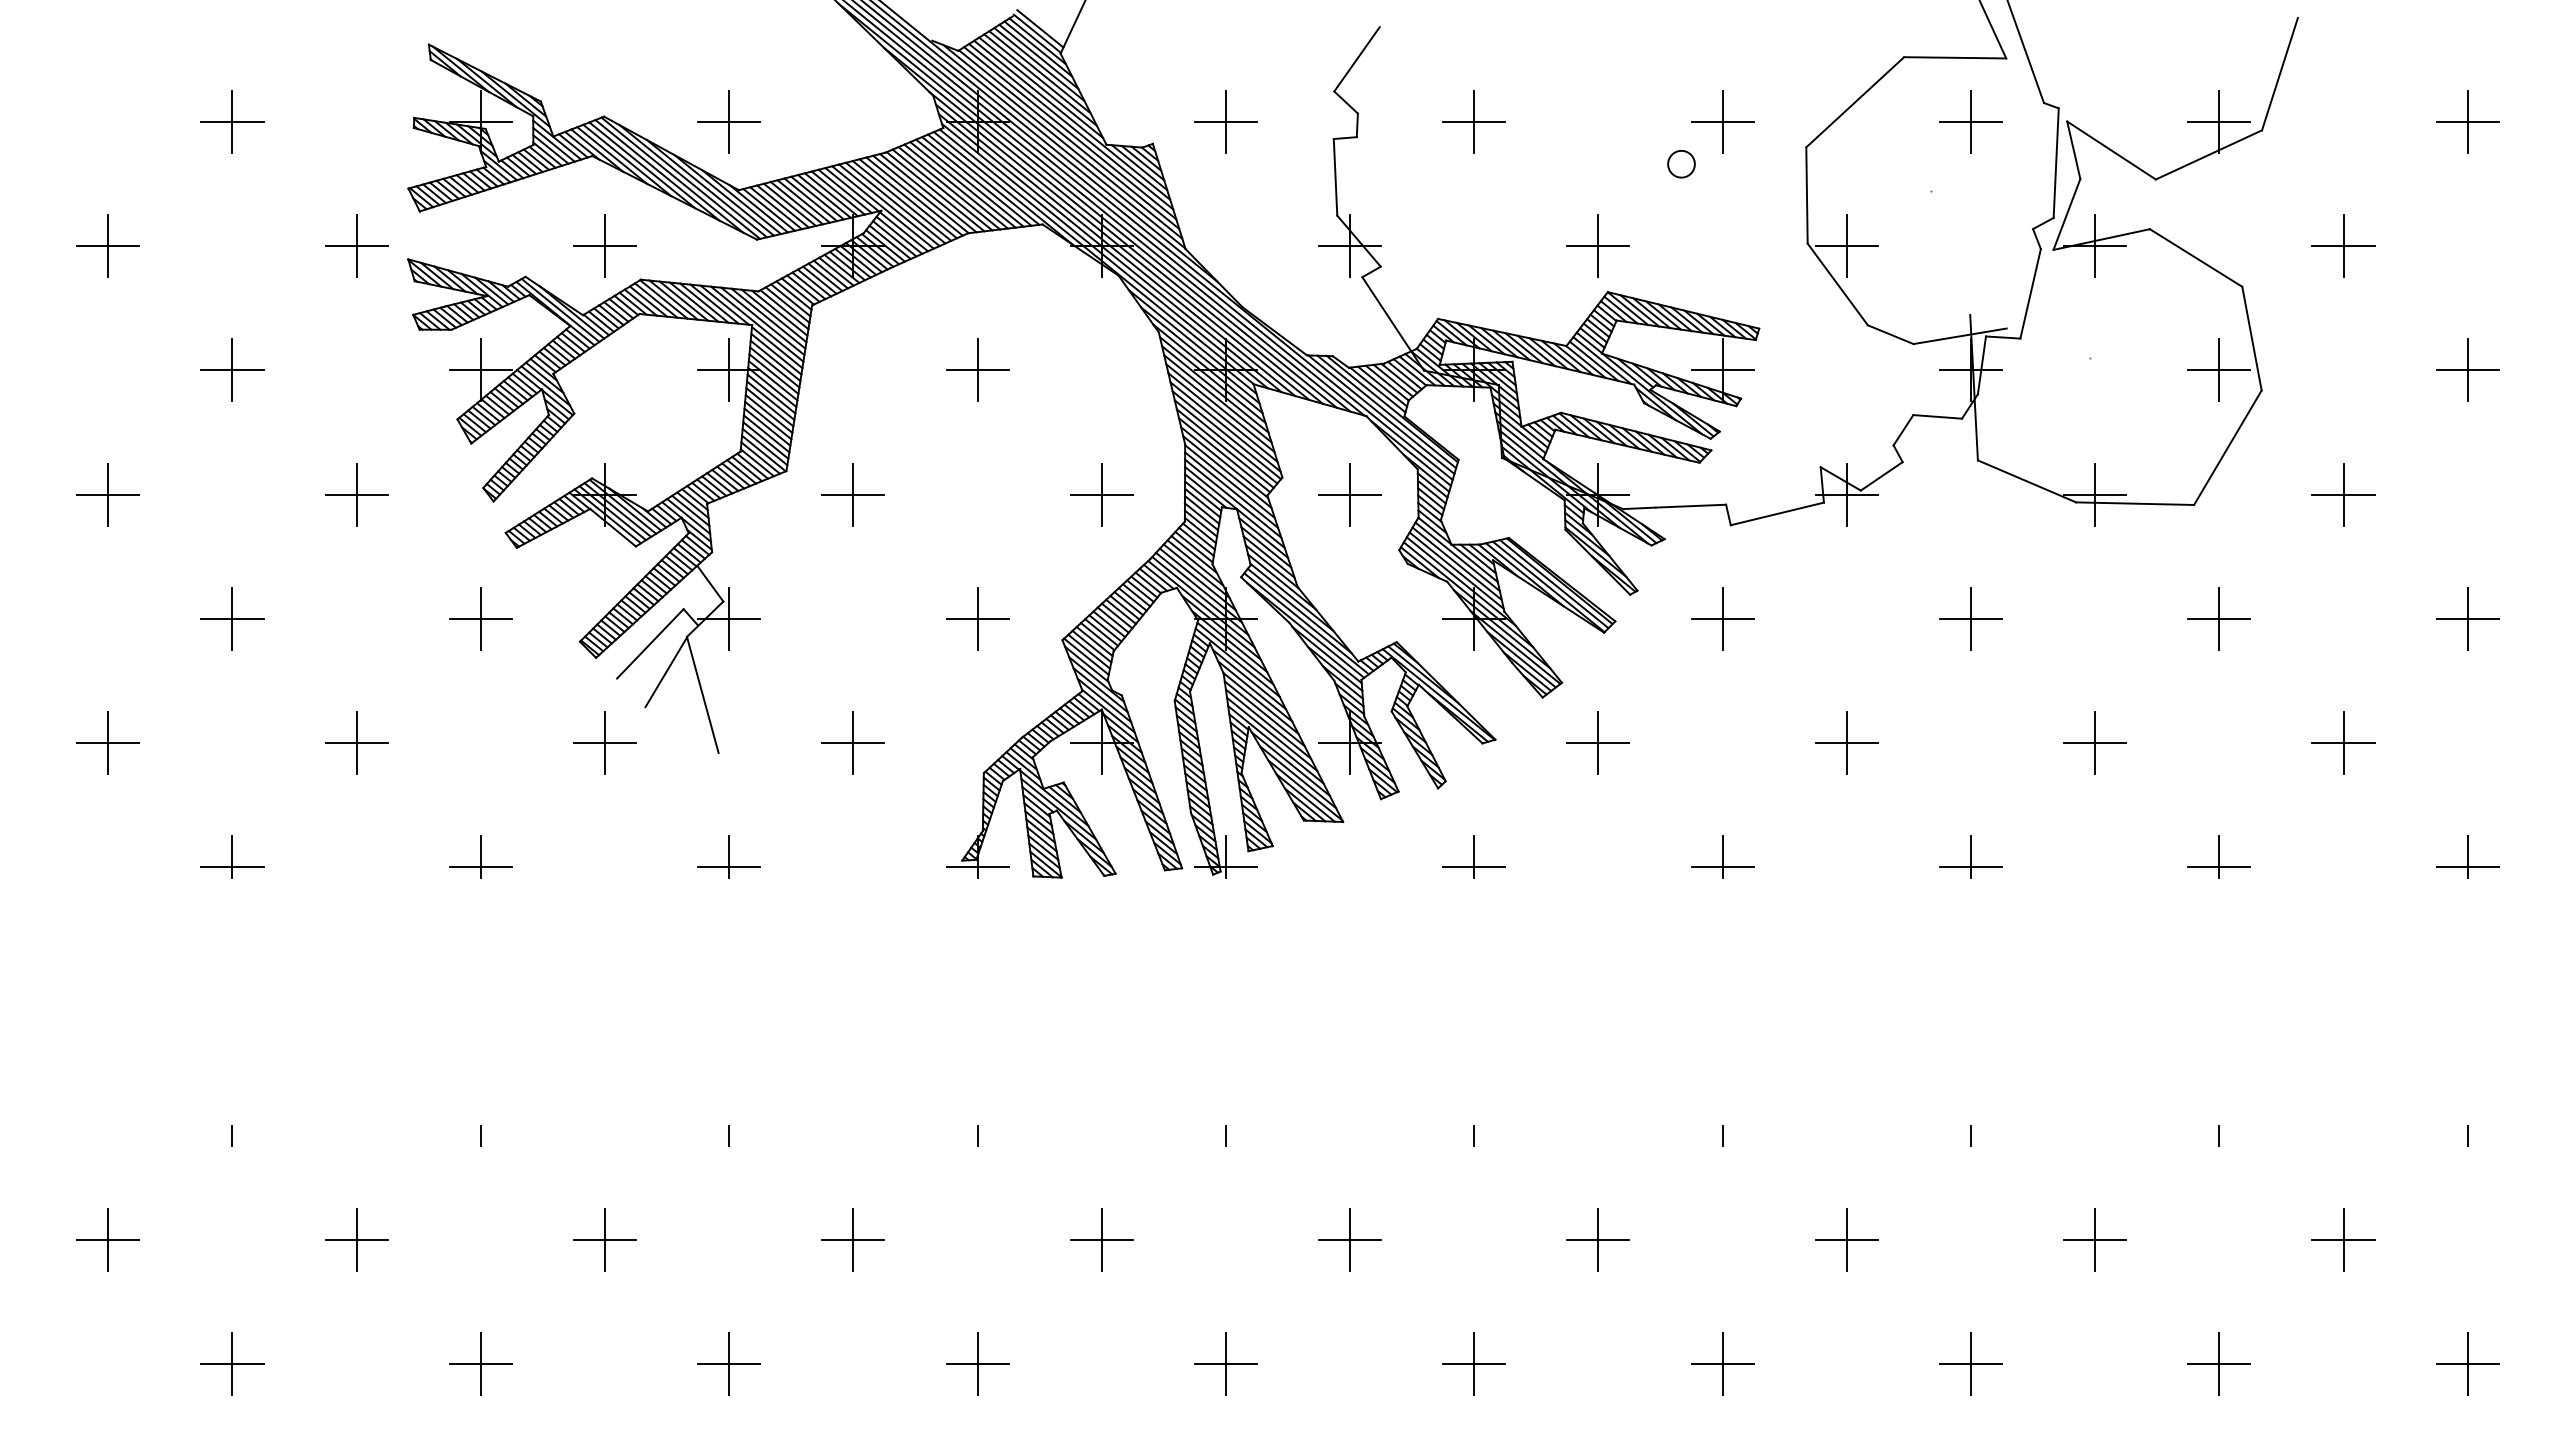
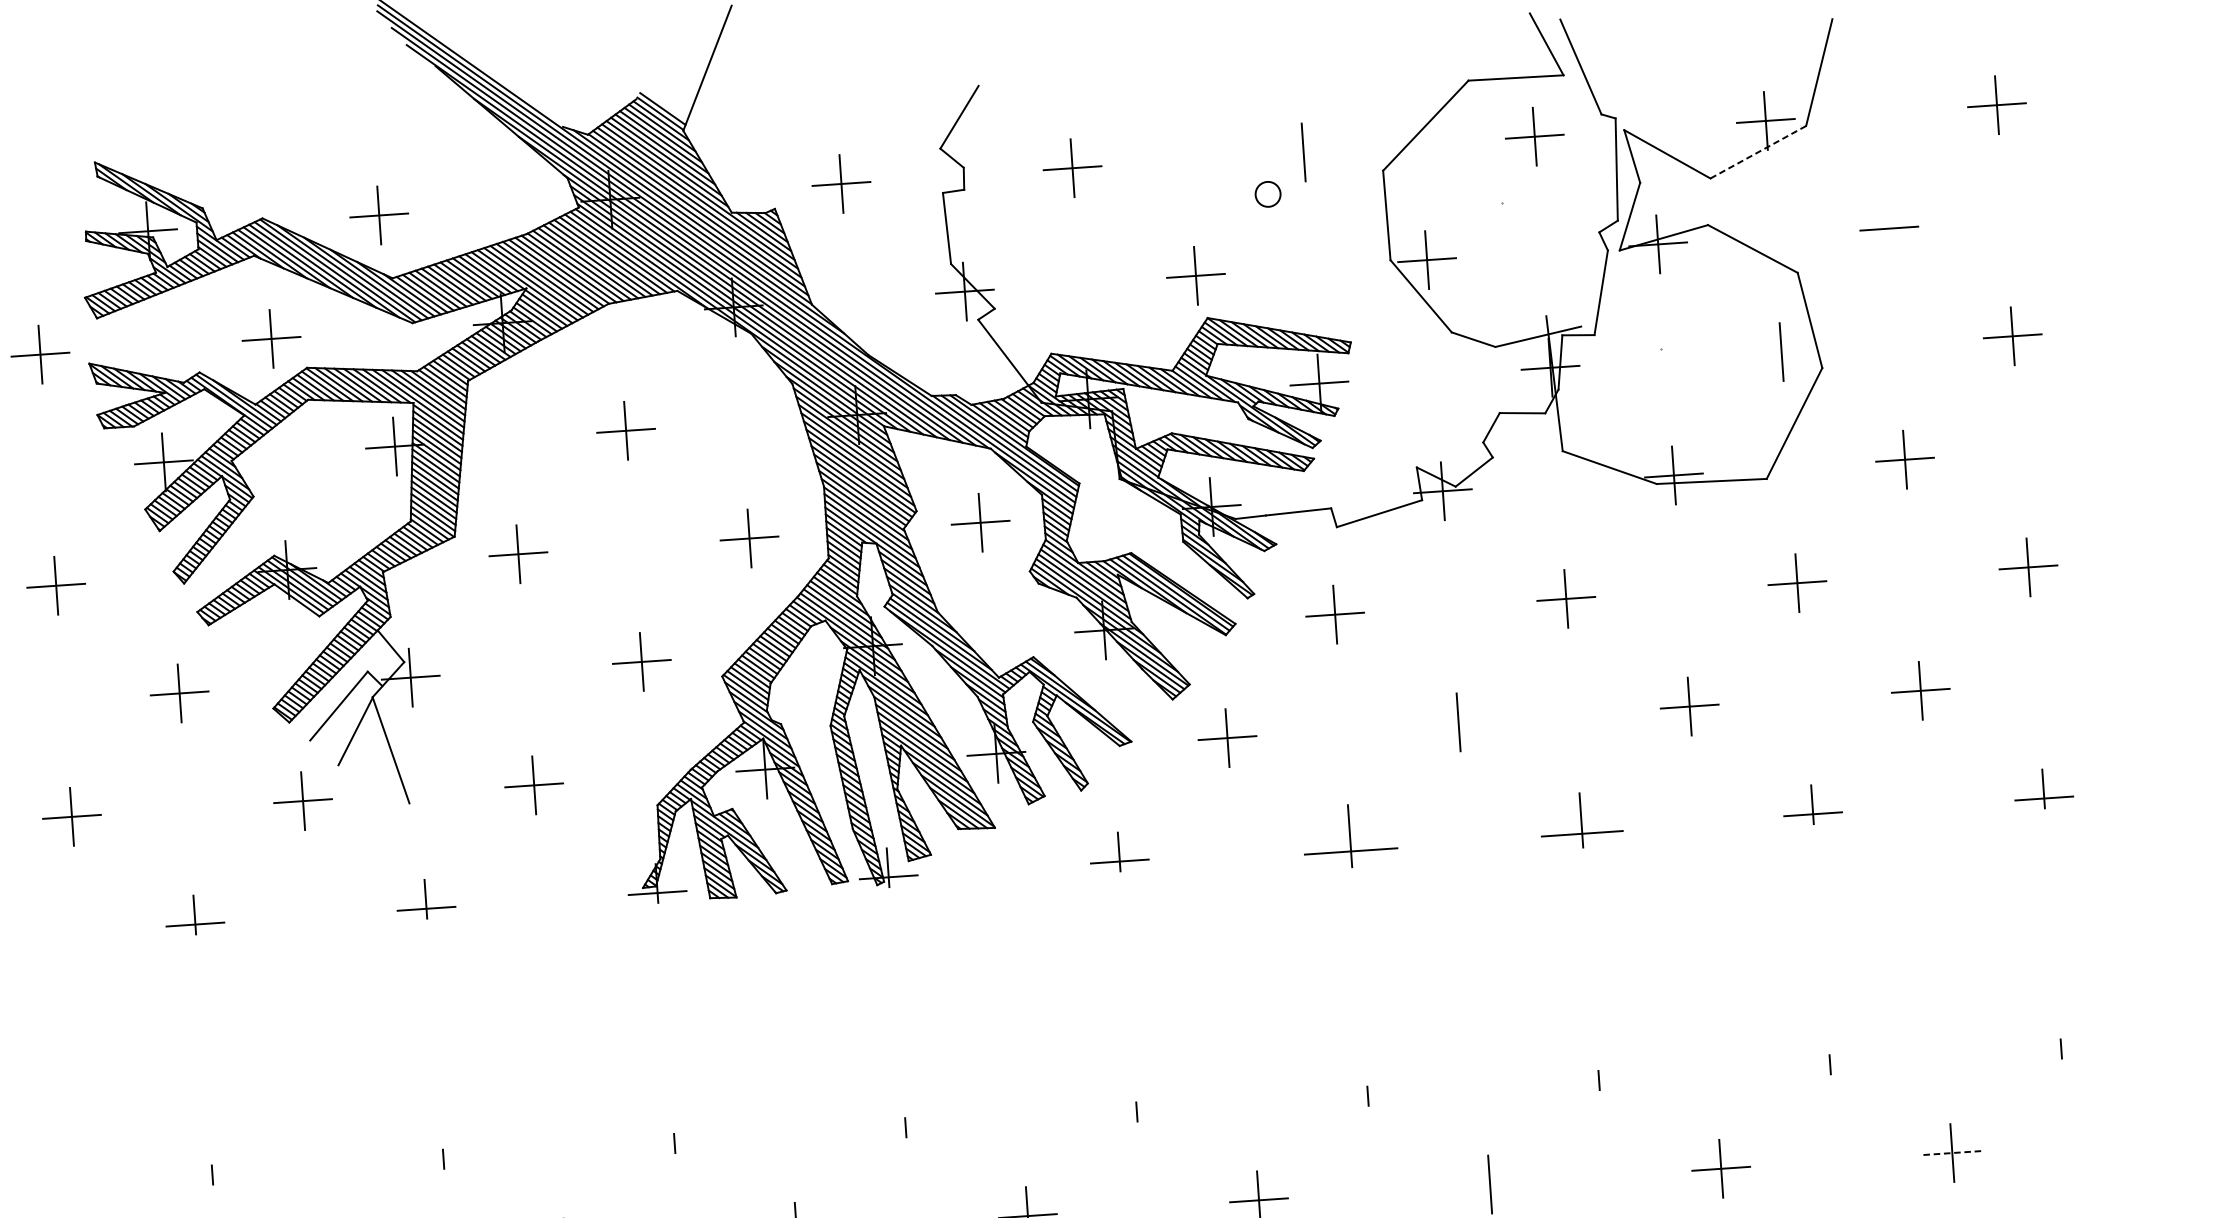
line: (1722, 122) -> (1303, 152), removed
line: (2208, 154) -> (1757, 151), solid -> dashed
line: (2343, 246) -> (1889, 228), removed
line: (2219, 370) -> (1781, 352), removed
line: (1846, 742) -> (1458, 721), removed
part: (1722, 856) -> (1350, 835), size x1.6
part: (1970, 856) -> (1580, 820), size x1.4
line: (1846, 1239) -> (1489, 1184), removed
line: (2343, 1239) -> (1952, 1152), solid -> dashed

